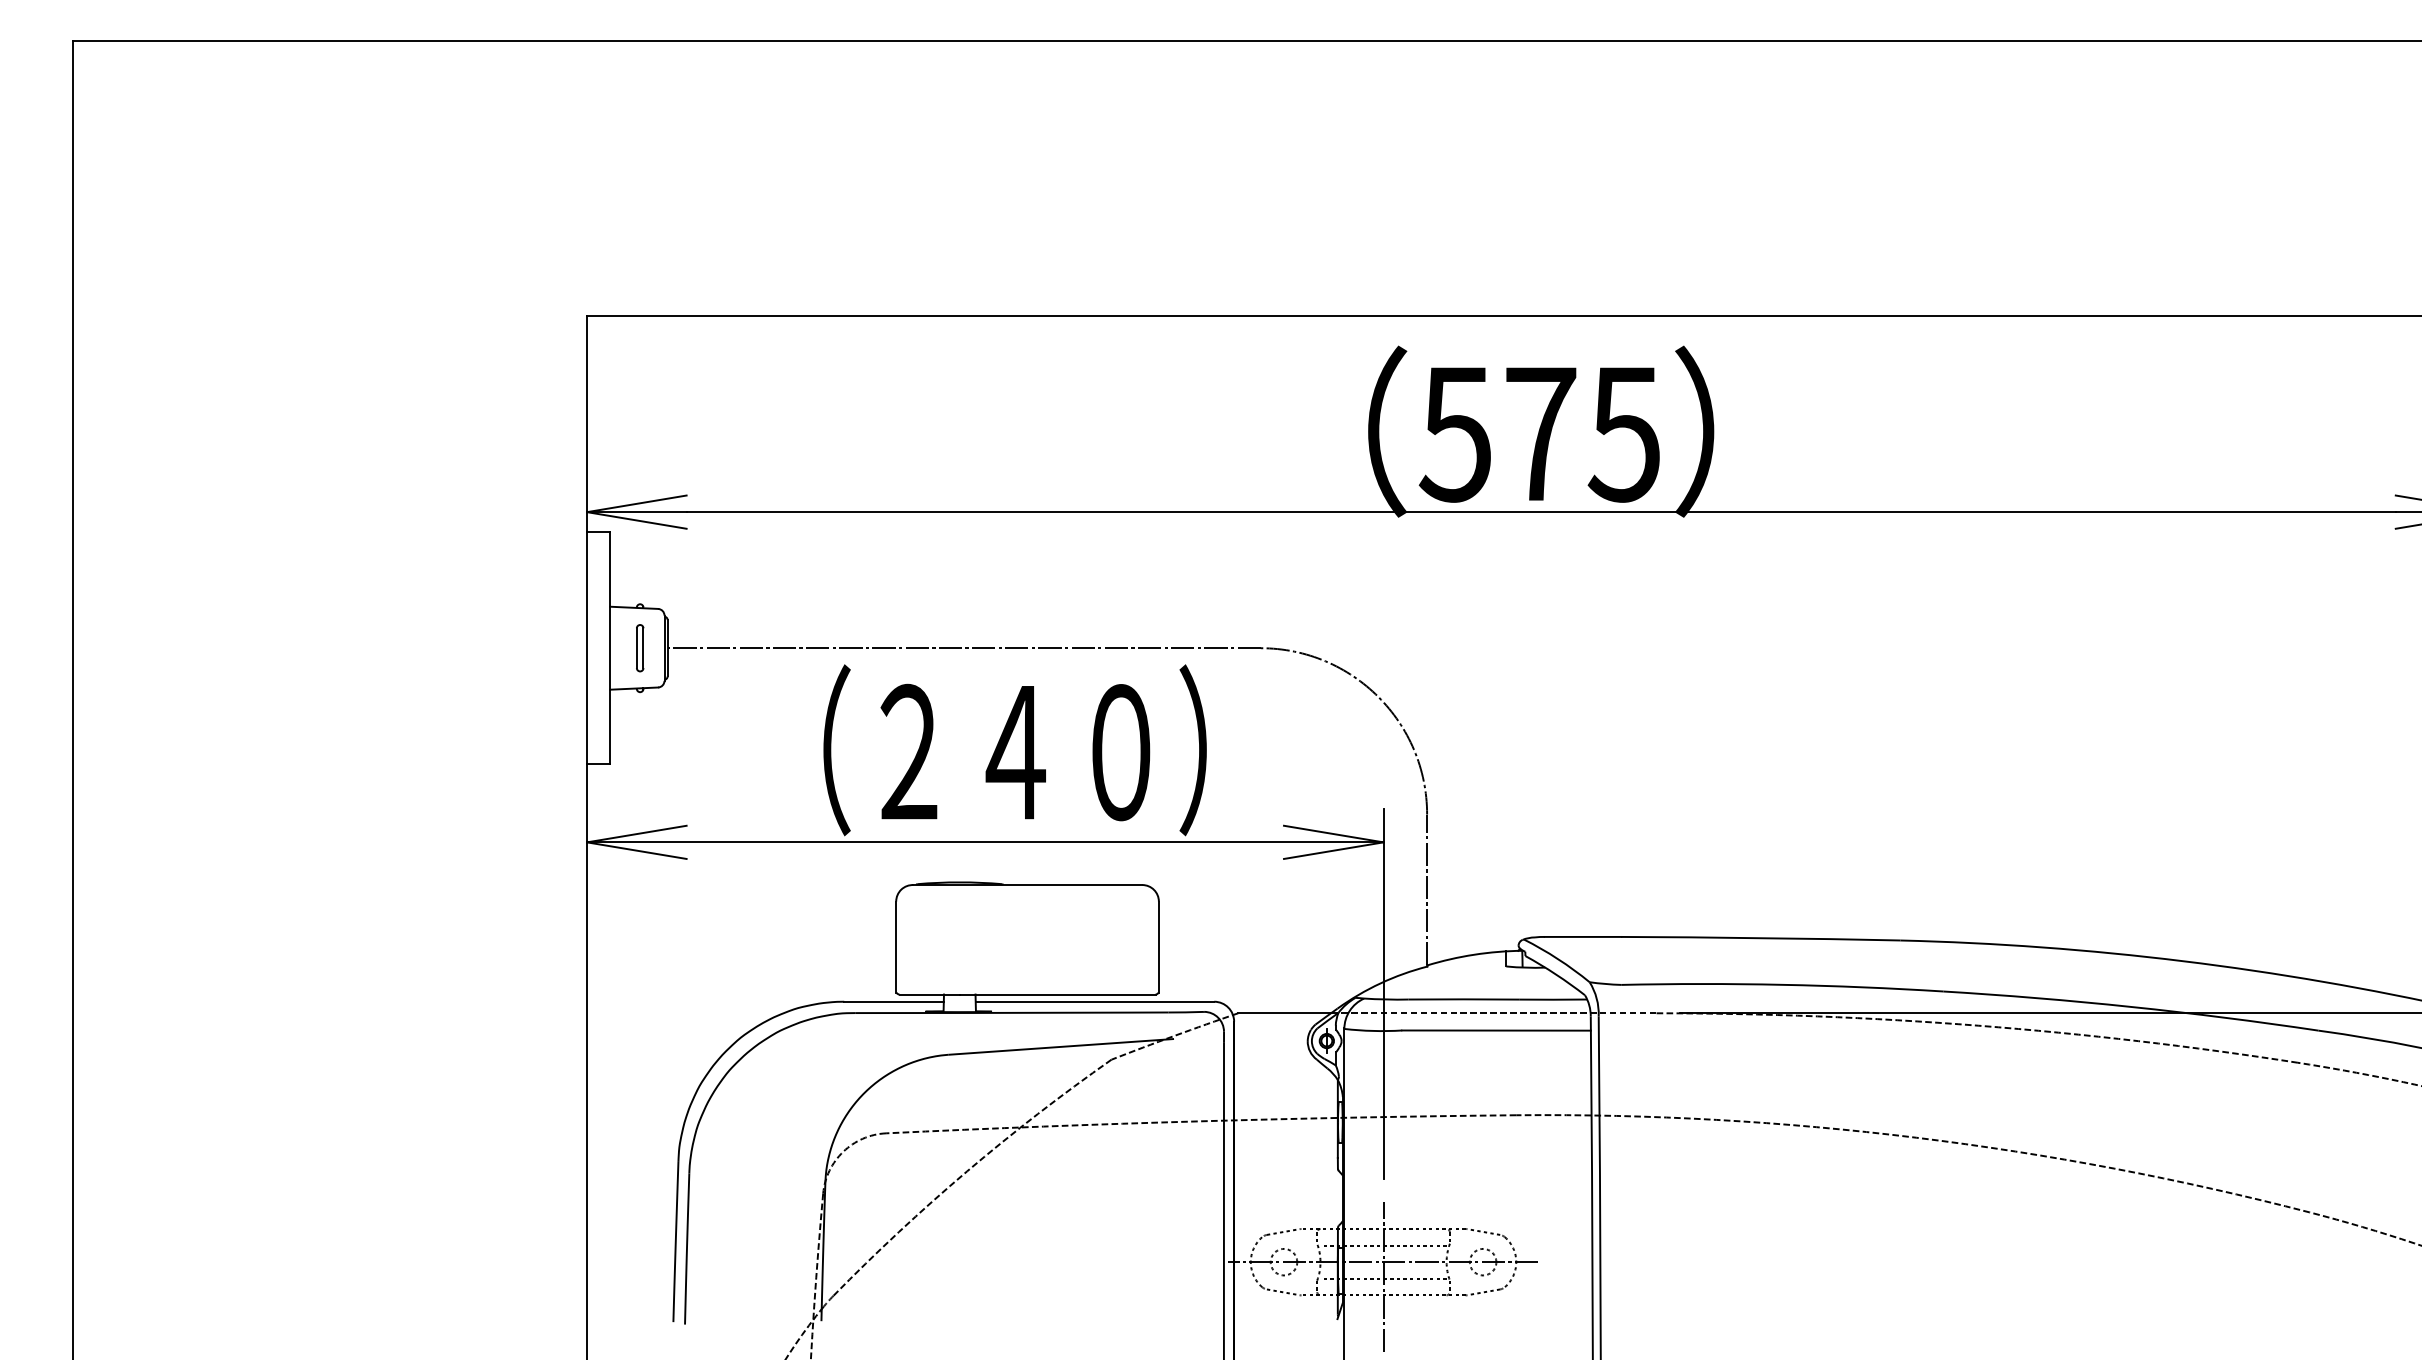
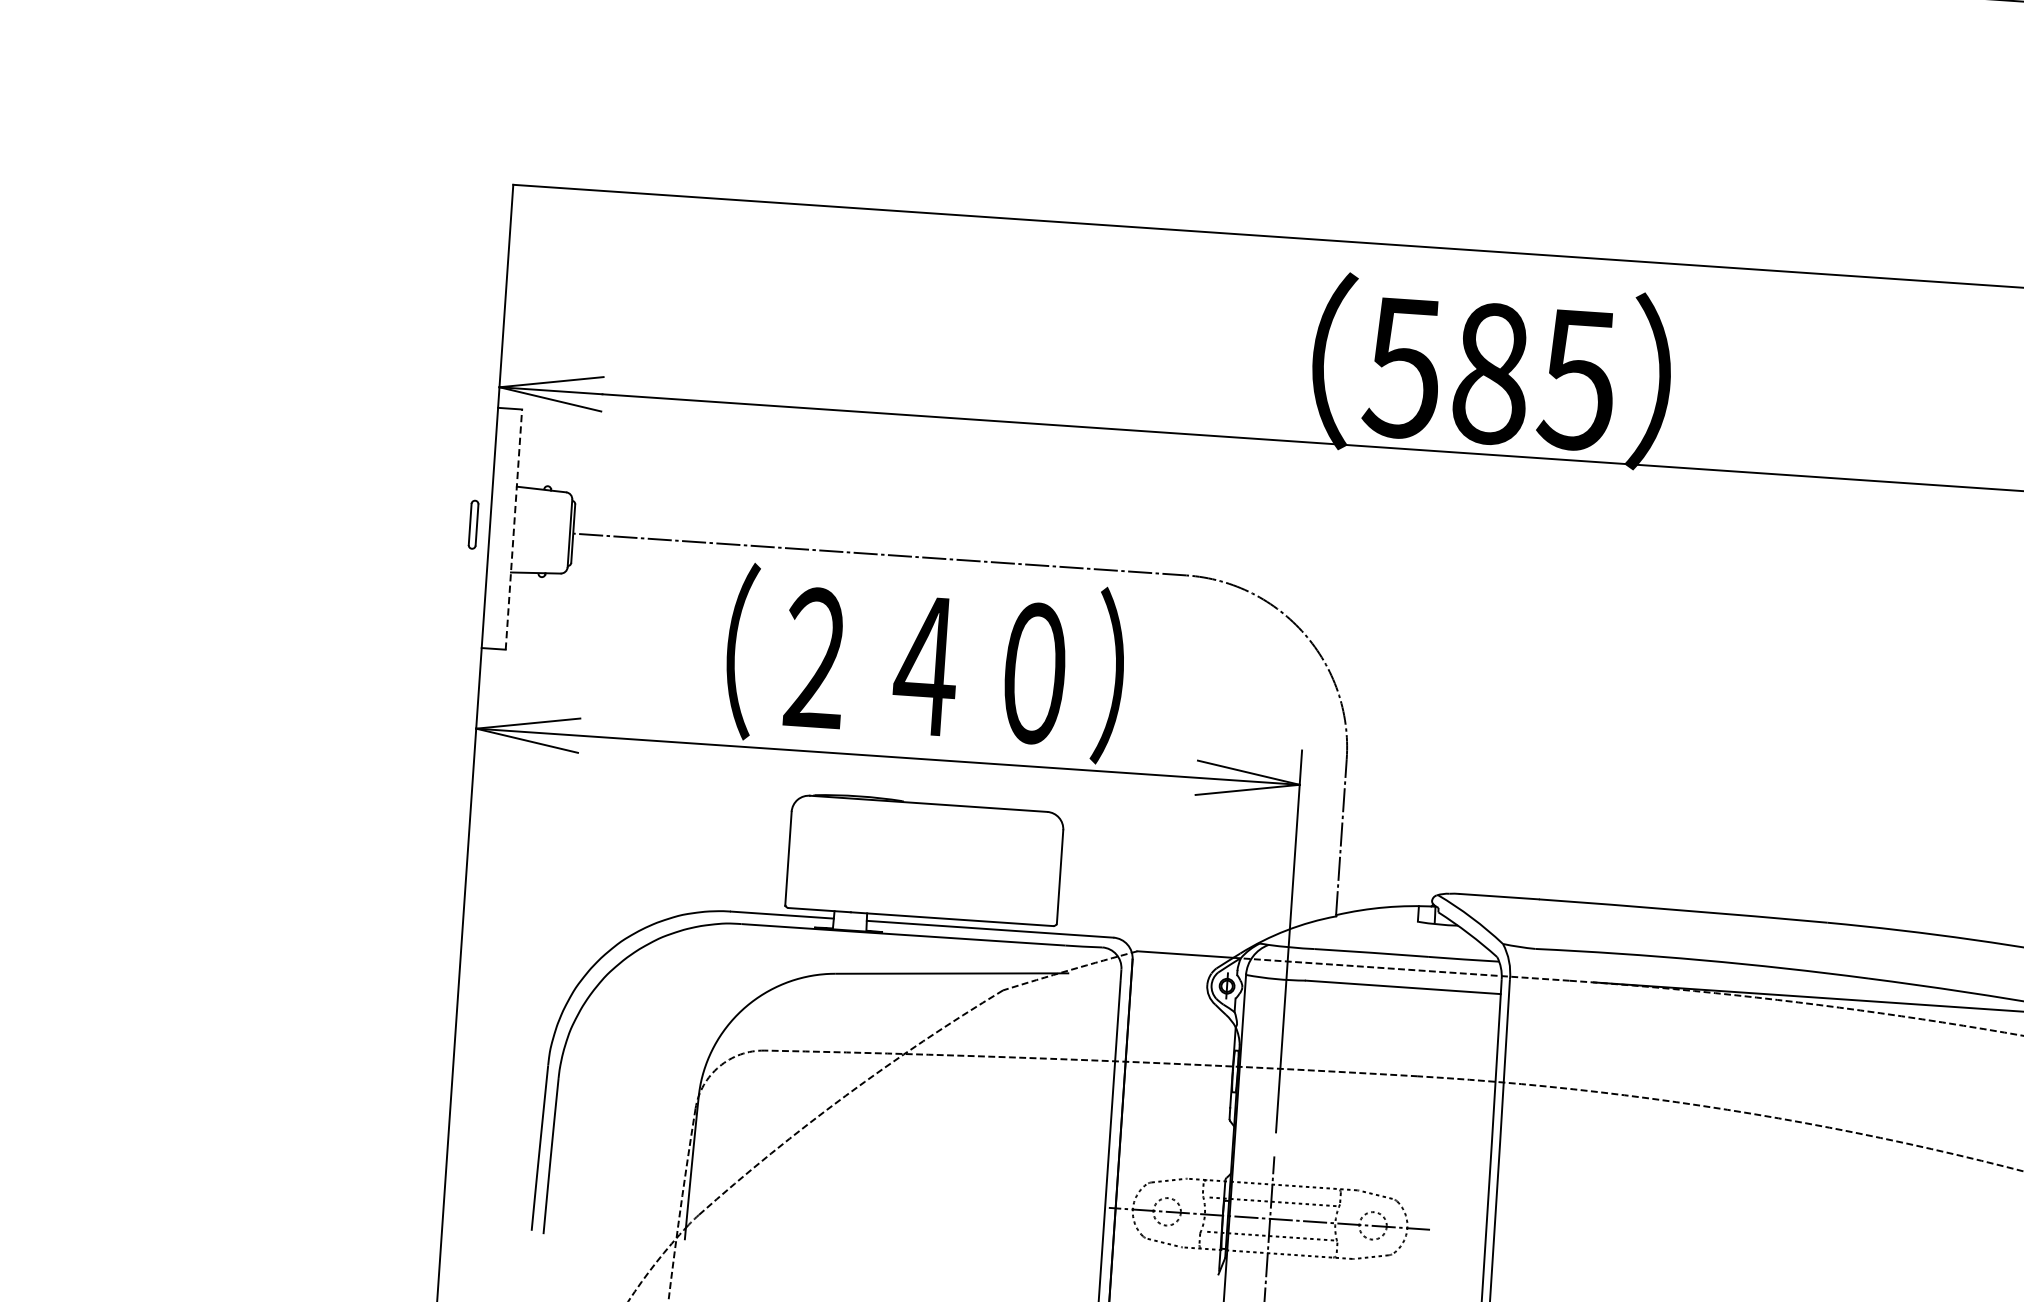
text: (1541, 433) -> (1491, 373), 575 -> 585
line: (610, 647) -> (514, 528), solid -> dashed
part: (640, 648) -> (473, 525), moved

